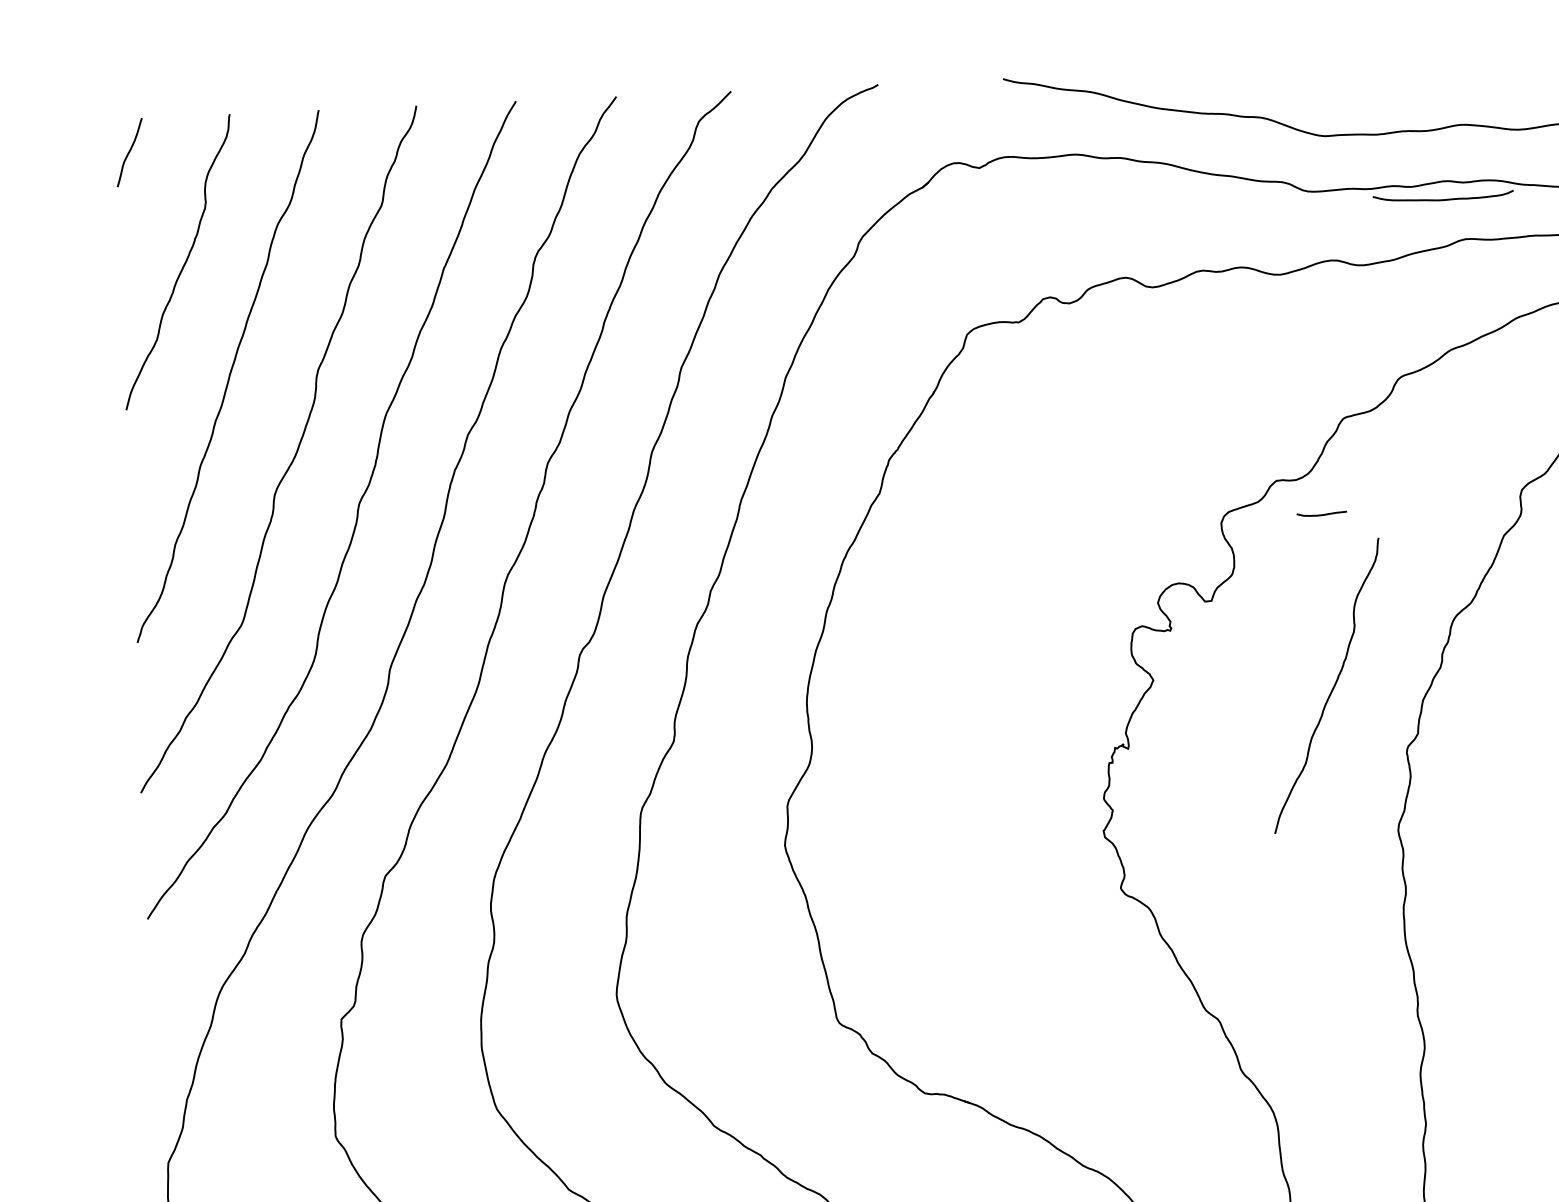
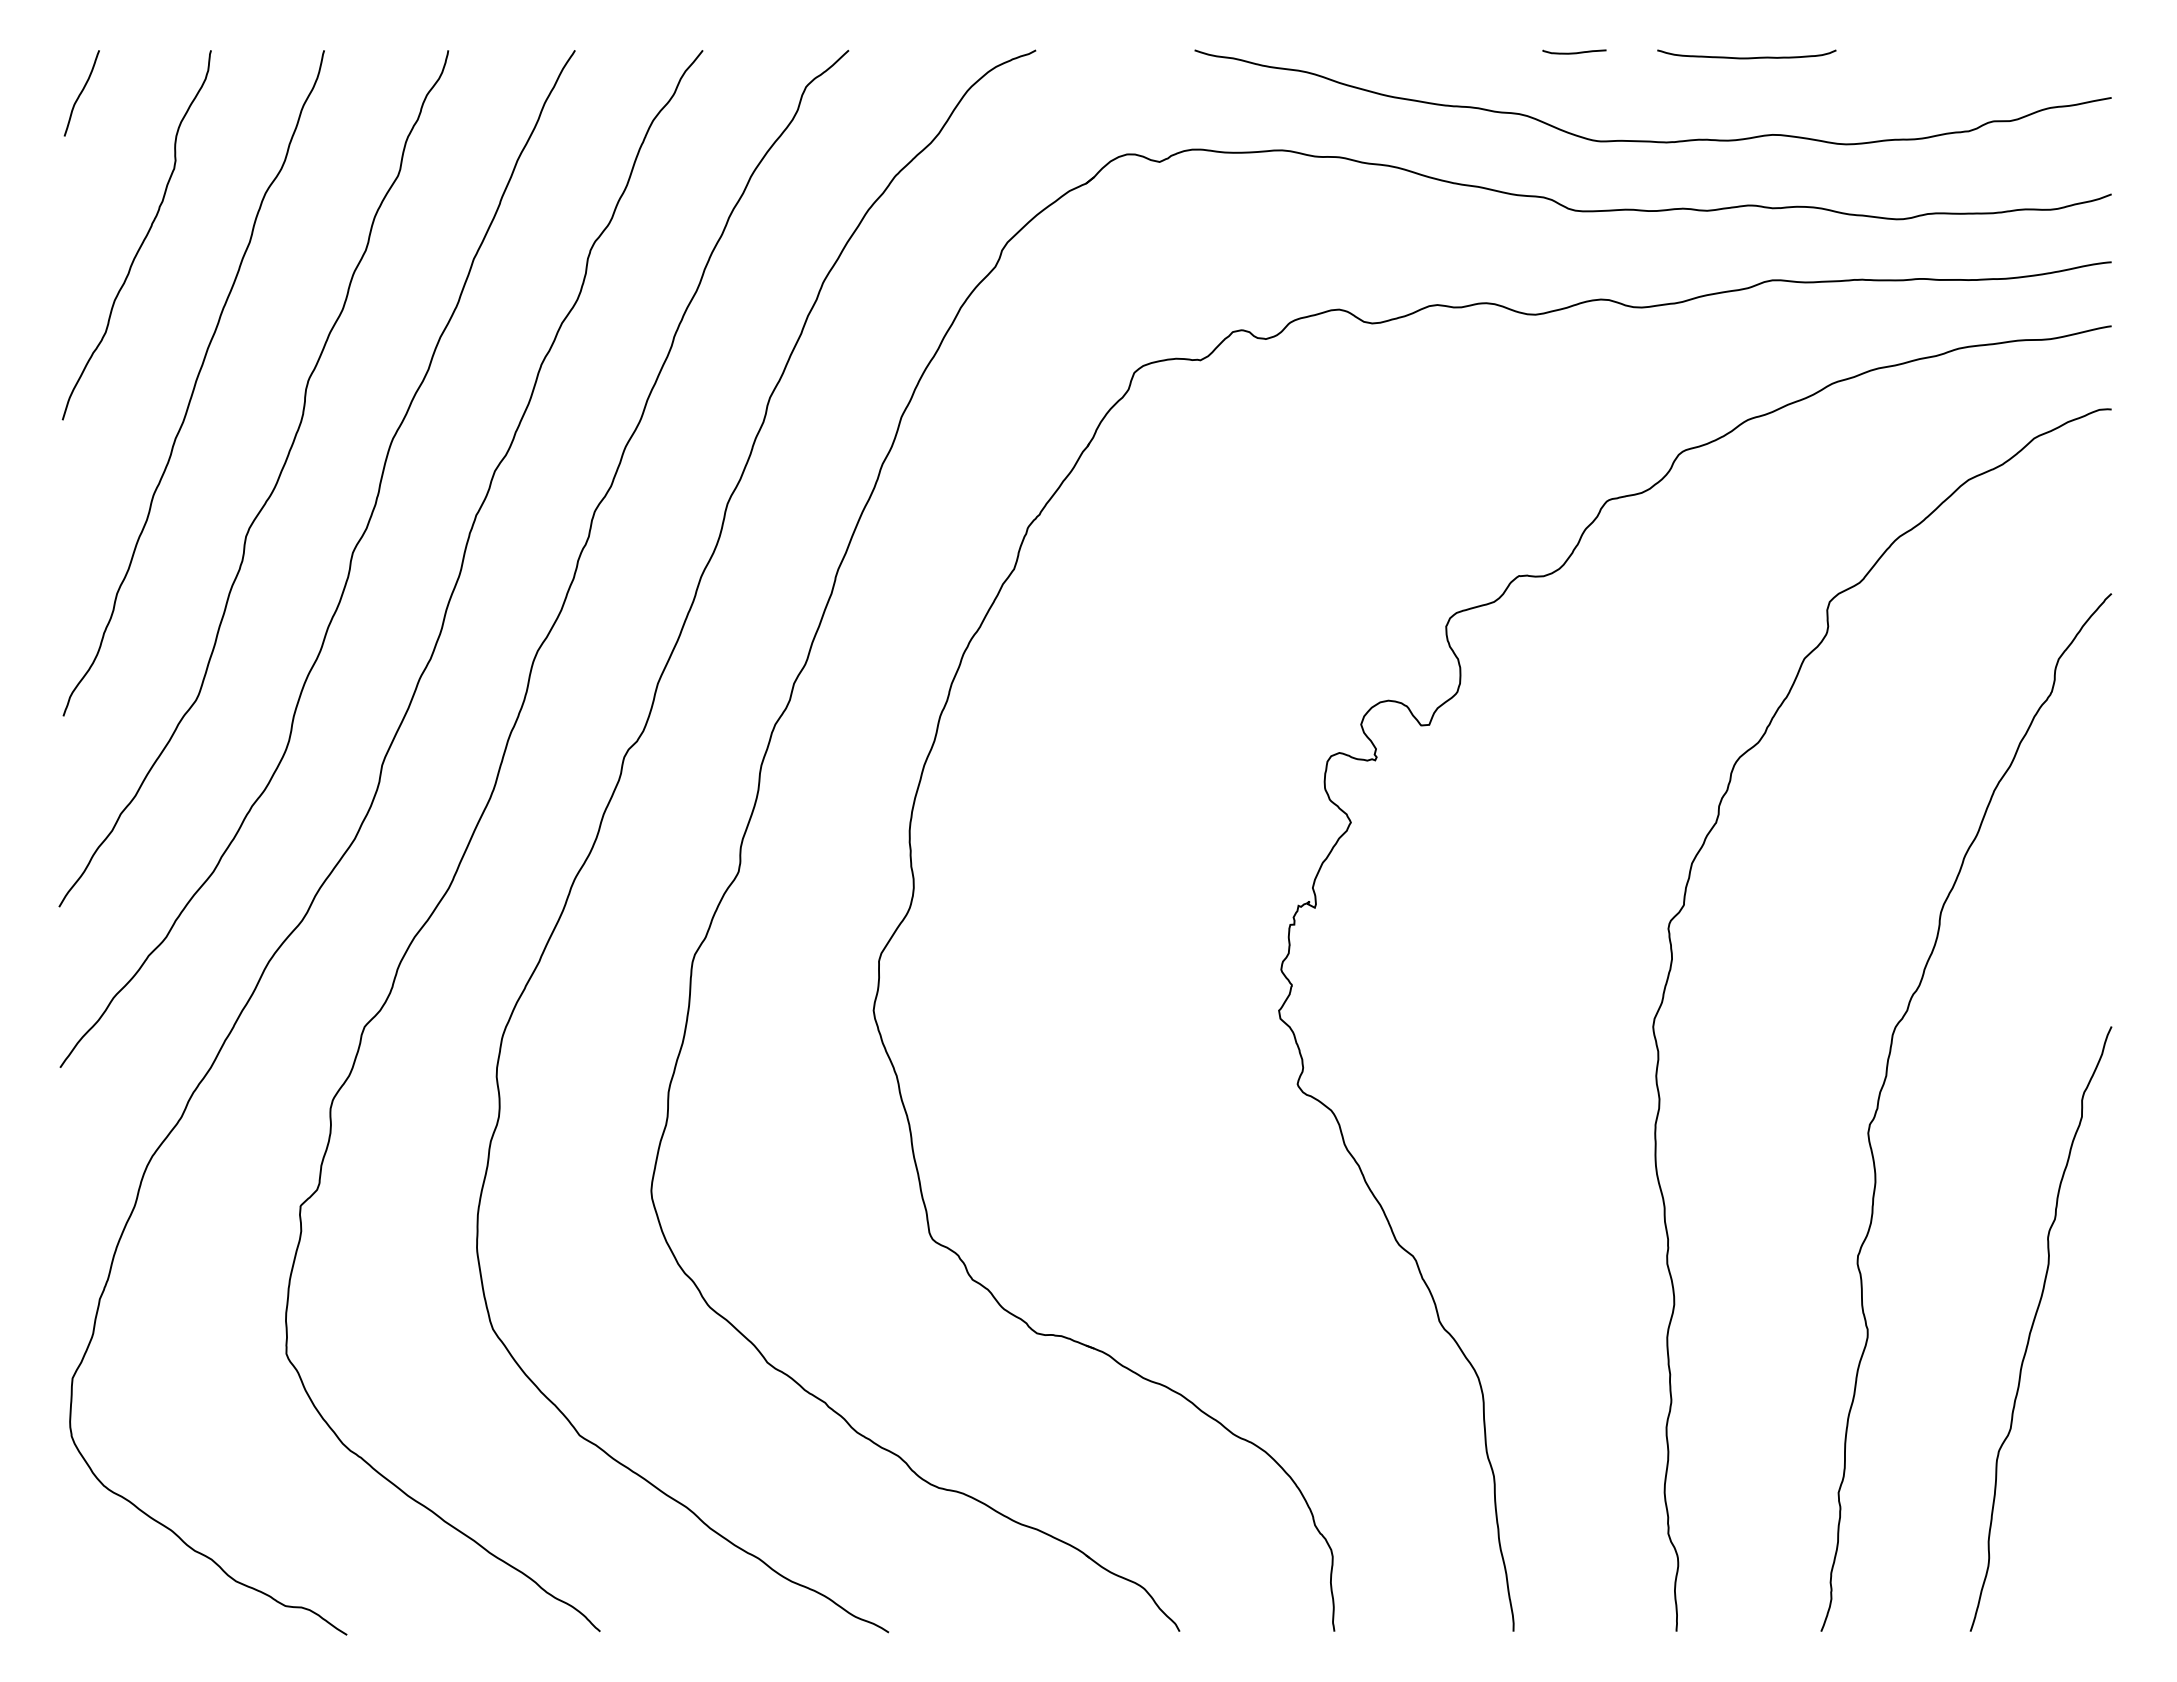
curve: (1443, 199) -> (1746, 57), moved
curve: (1321, 514) -> (1574, 52), moved
curve: (1332, 688) -> (1577, 843), removed

